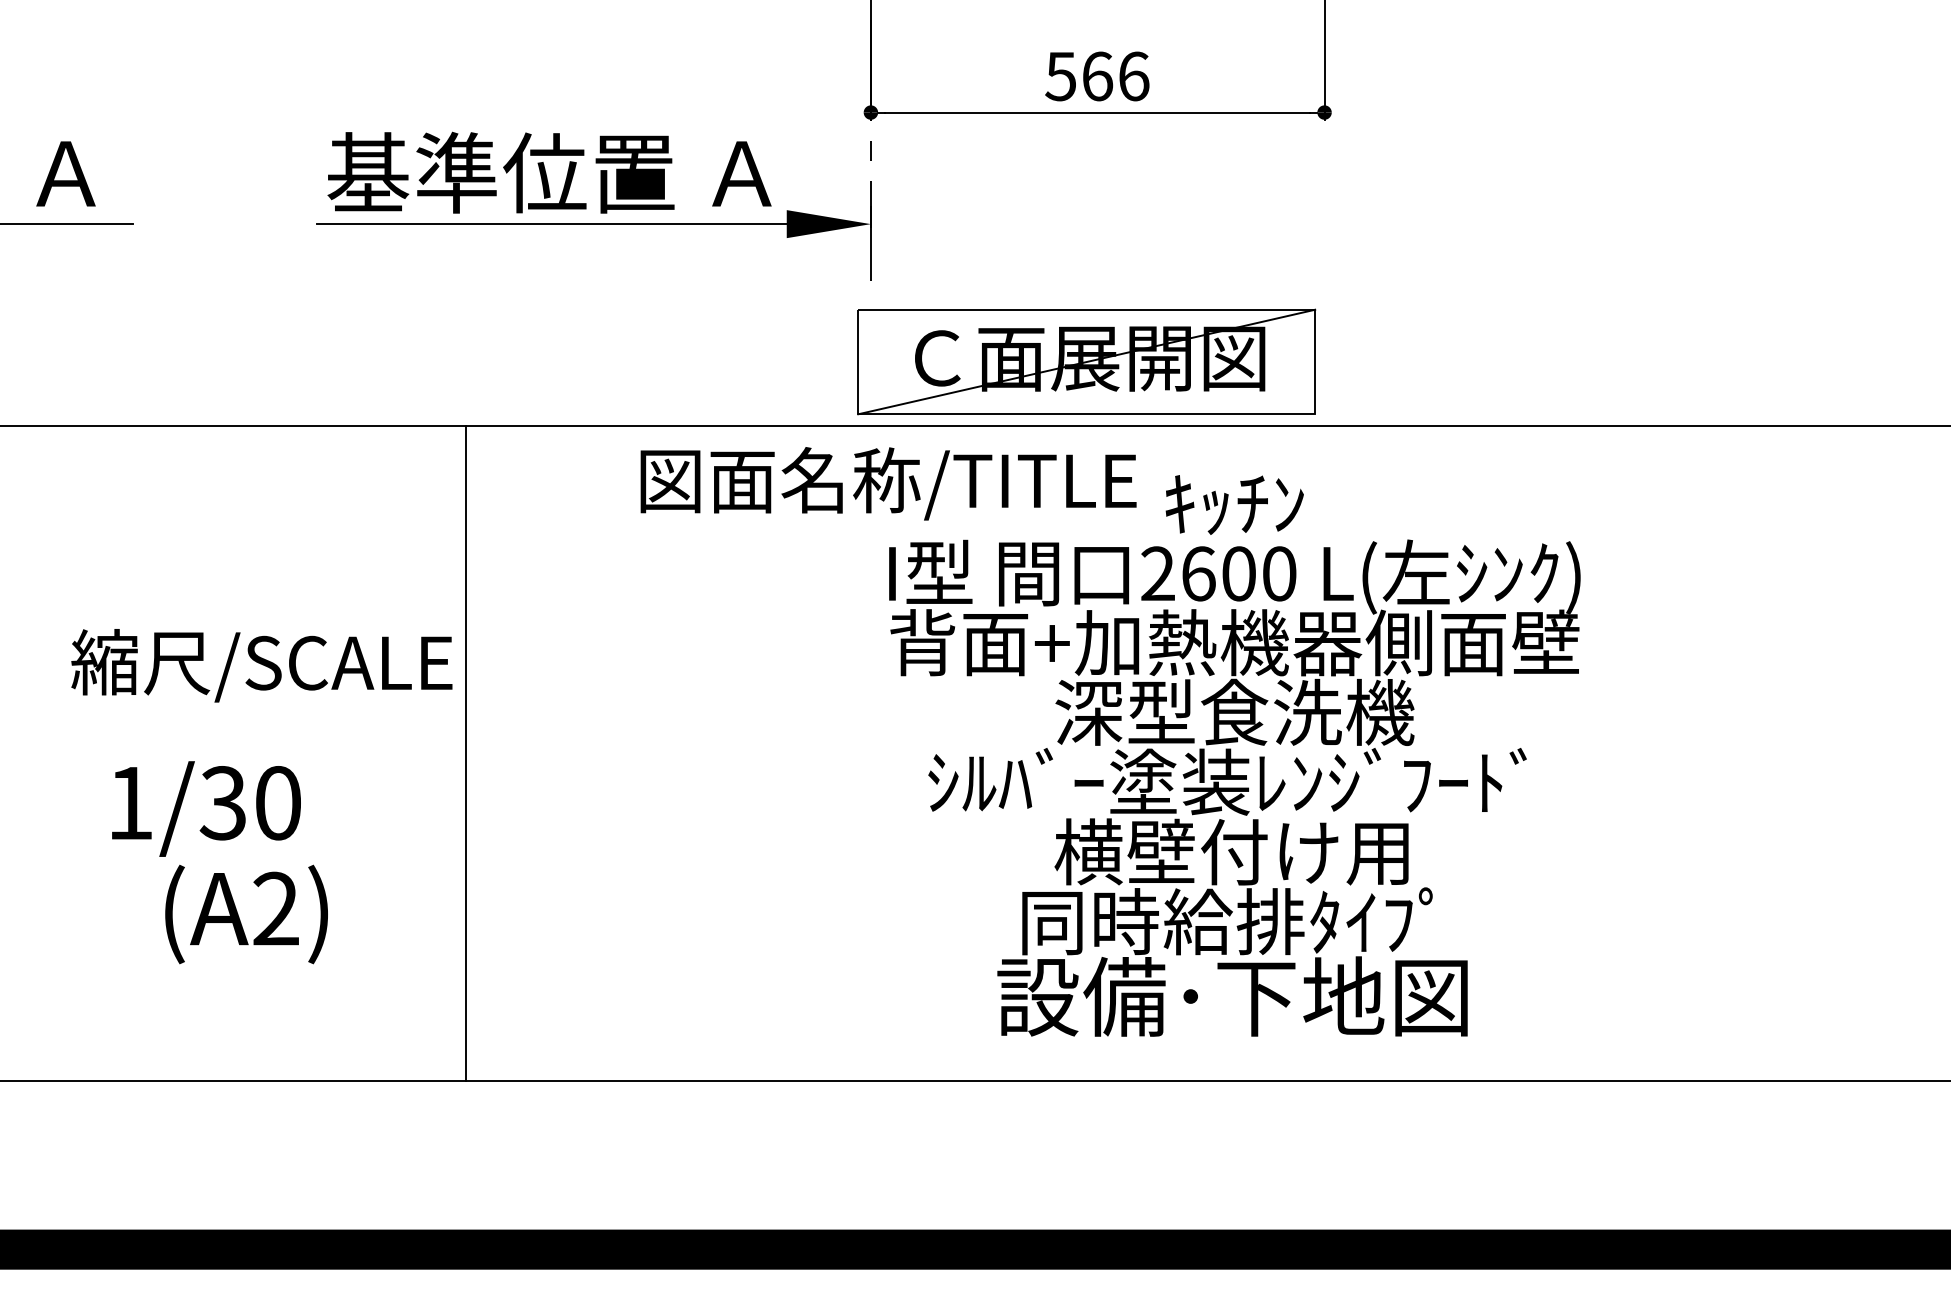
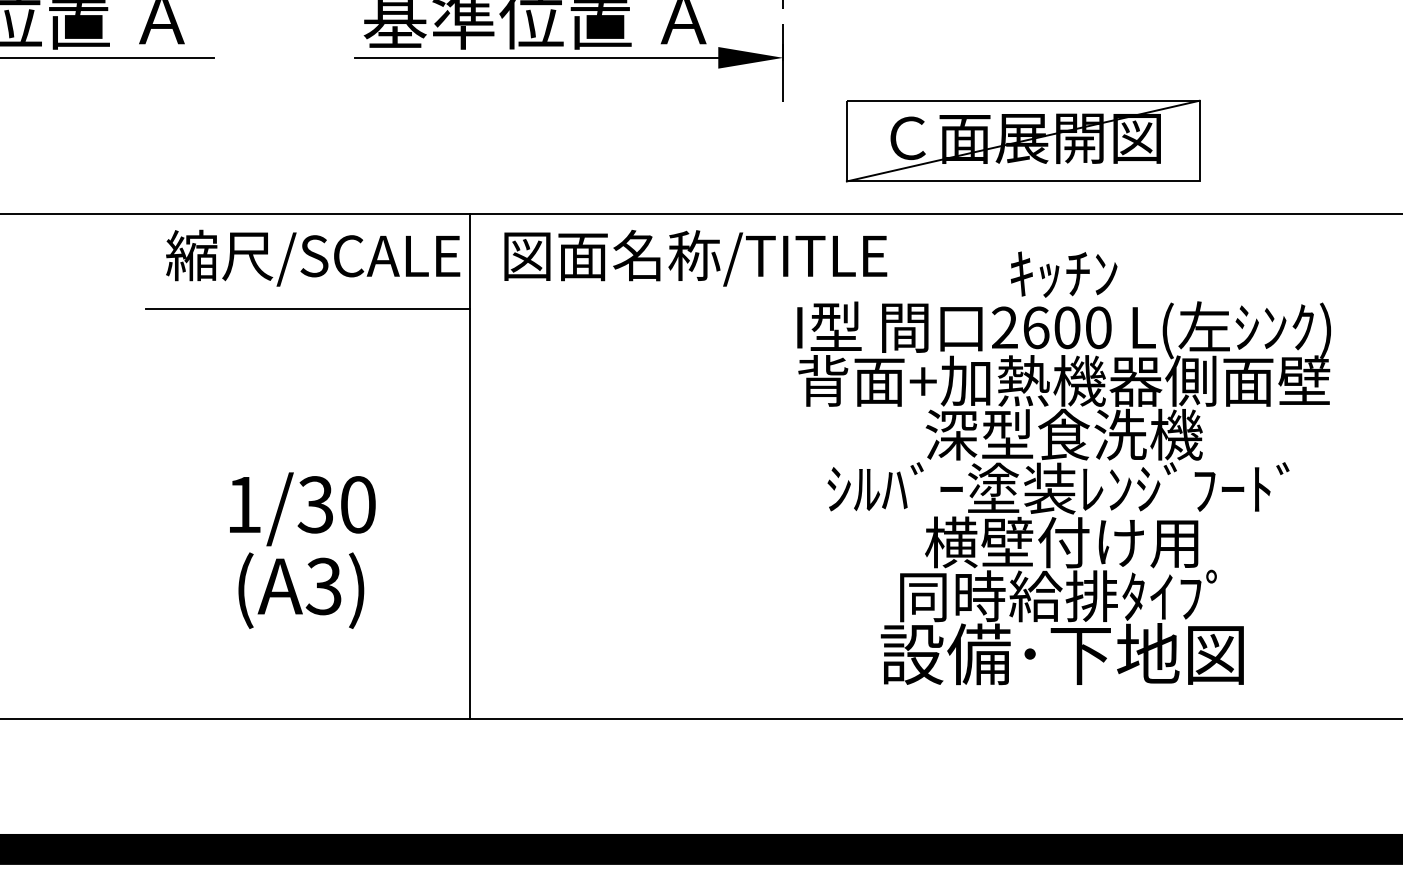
part: (1086, 361) -> (1022, 140), moved
text: (888, 483) -> (695, 258), moved
line: (255, 549) -> (308, 308), added
text: (261, 665) -> (312, 258), moved
text: (206, 808) -> (302, 508), moved
text: (275, 909) -> (323, 586), (A2) -> (A3)

